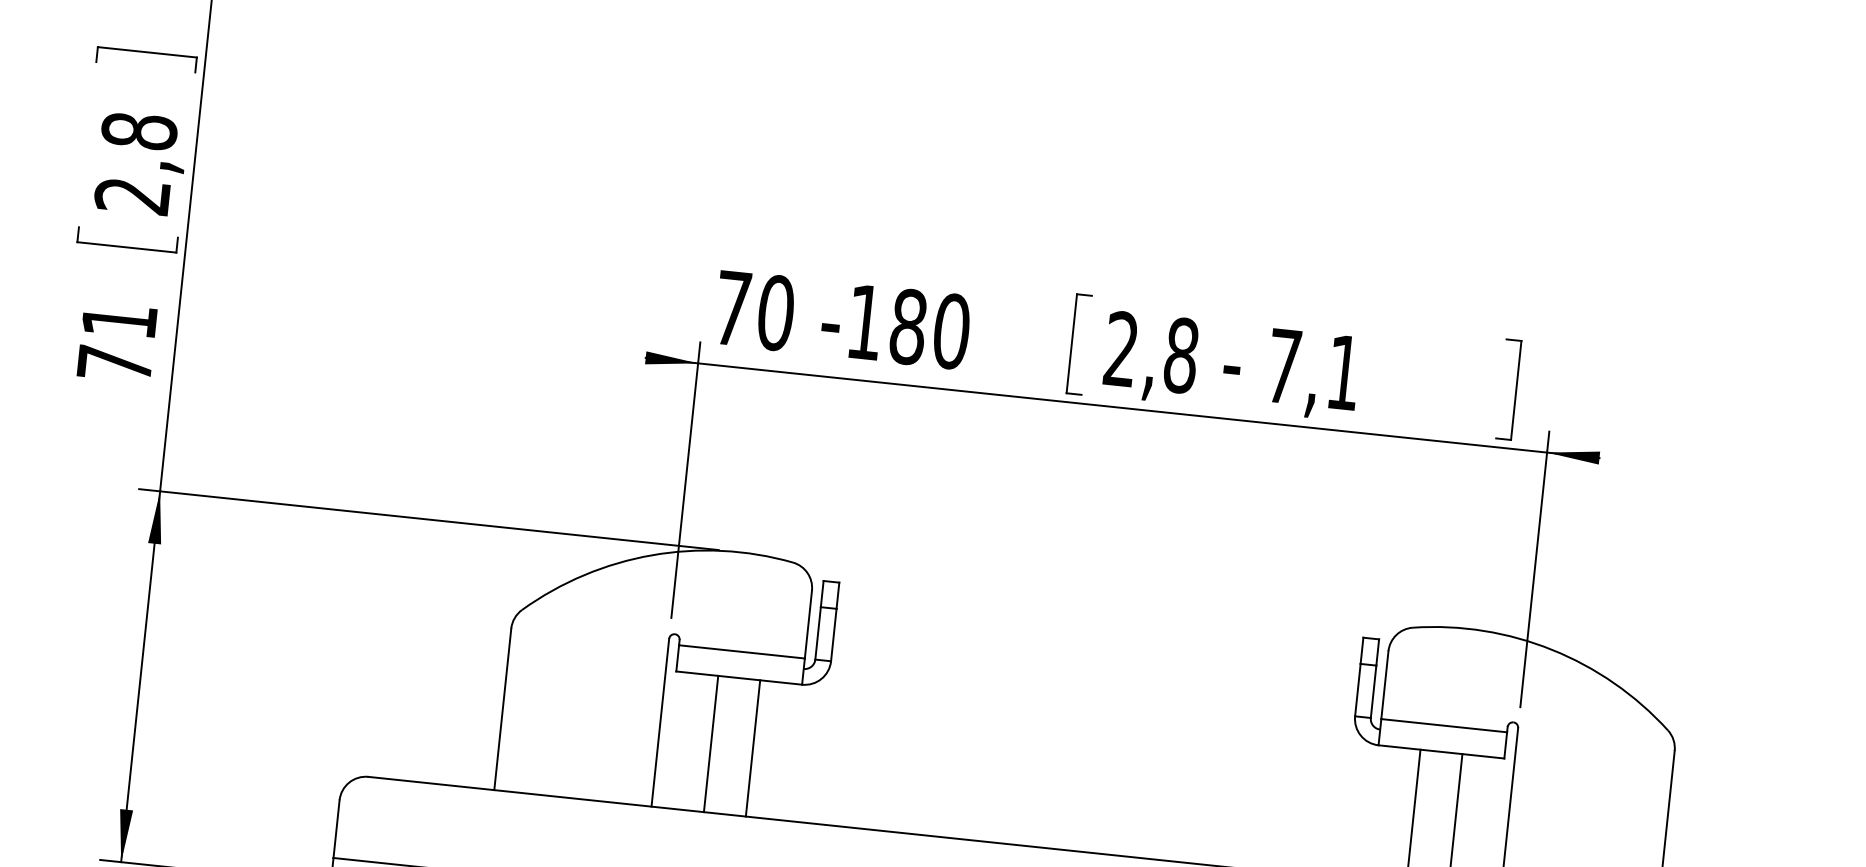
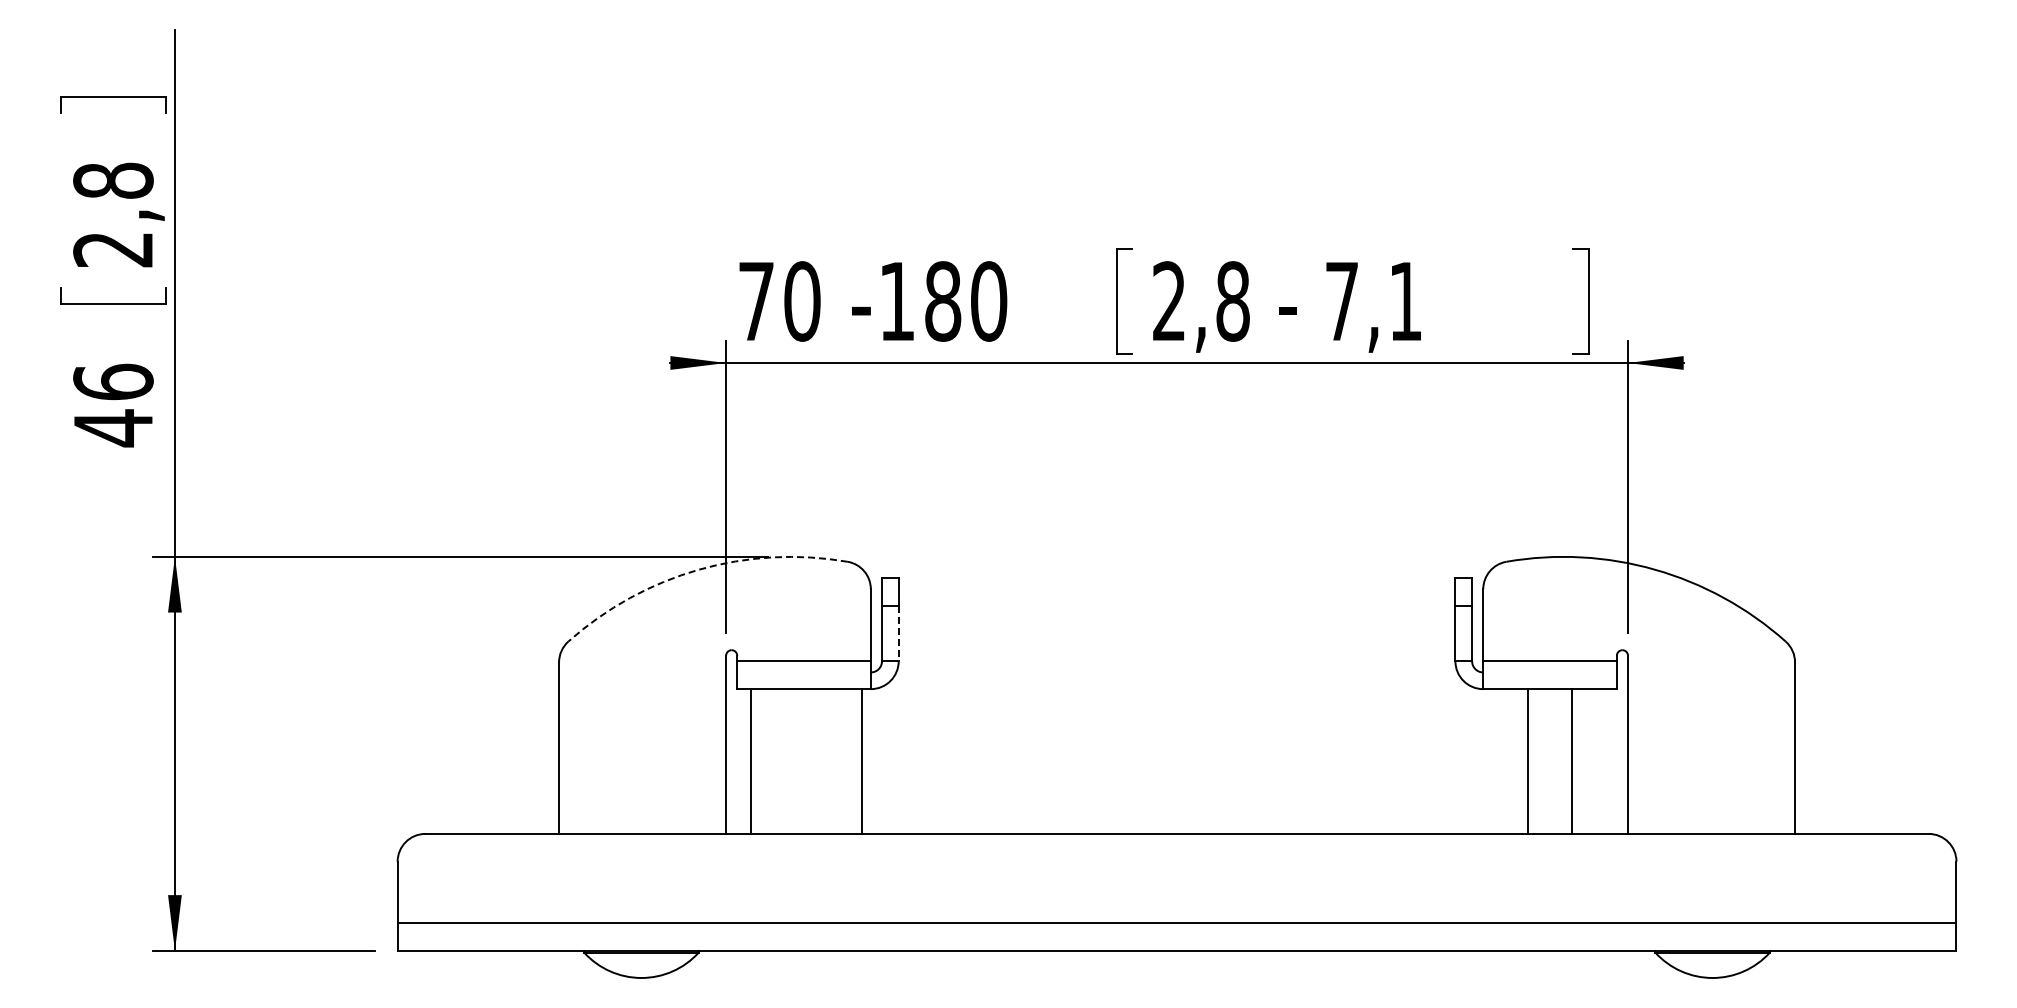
text: (117, 342) -> (113, 405), 71 -> 46
arc: (651, 555) -> (698, 569), solid -> dashed
line: (833, 635) -> (898, 633), solid -> dashed
line: (710, 743) -> (750, 761), moved
line: (753, 748) -> (862, 761), moved

